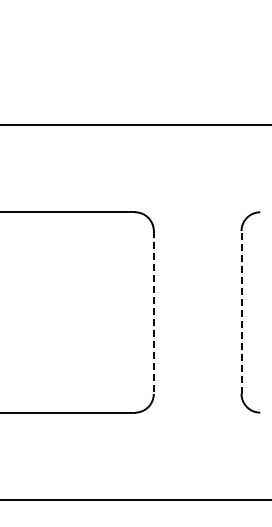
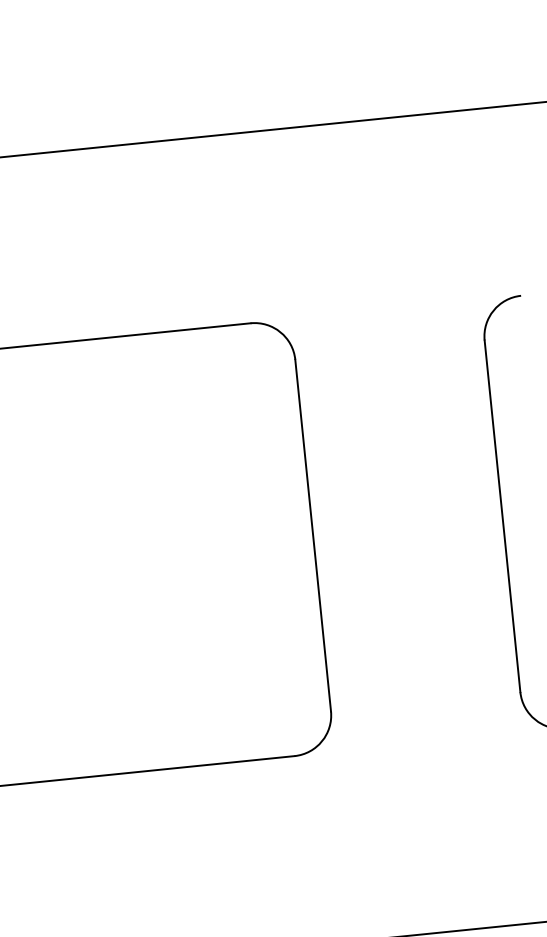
line: (241, 311) -> (502, 514), dashed -> solid
line: (153, 312) -> (312, 535), dashed -> solid

